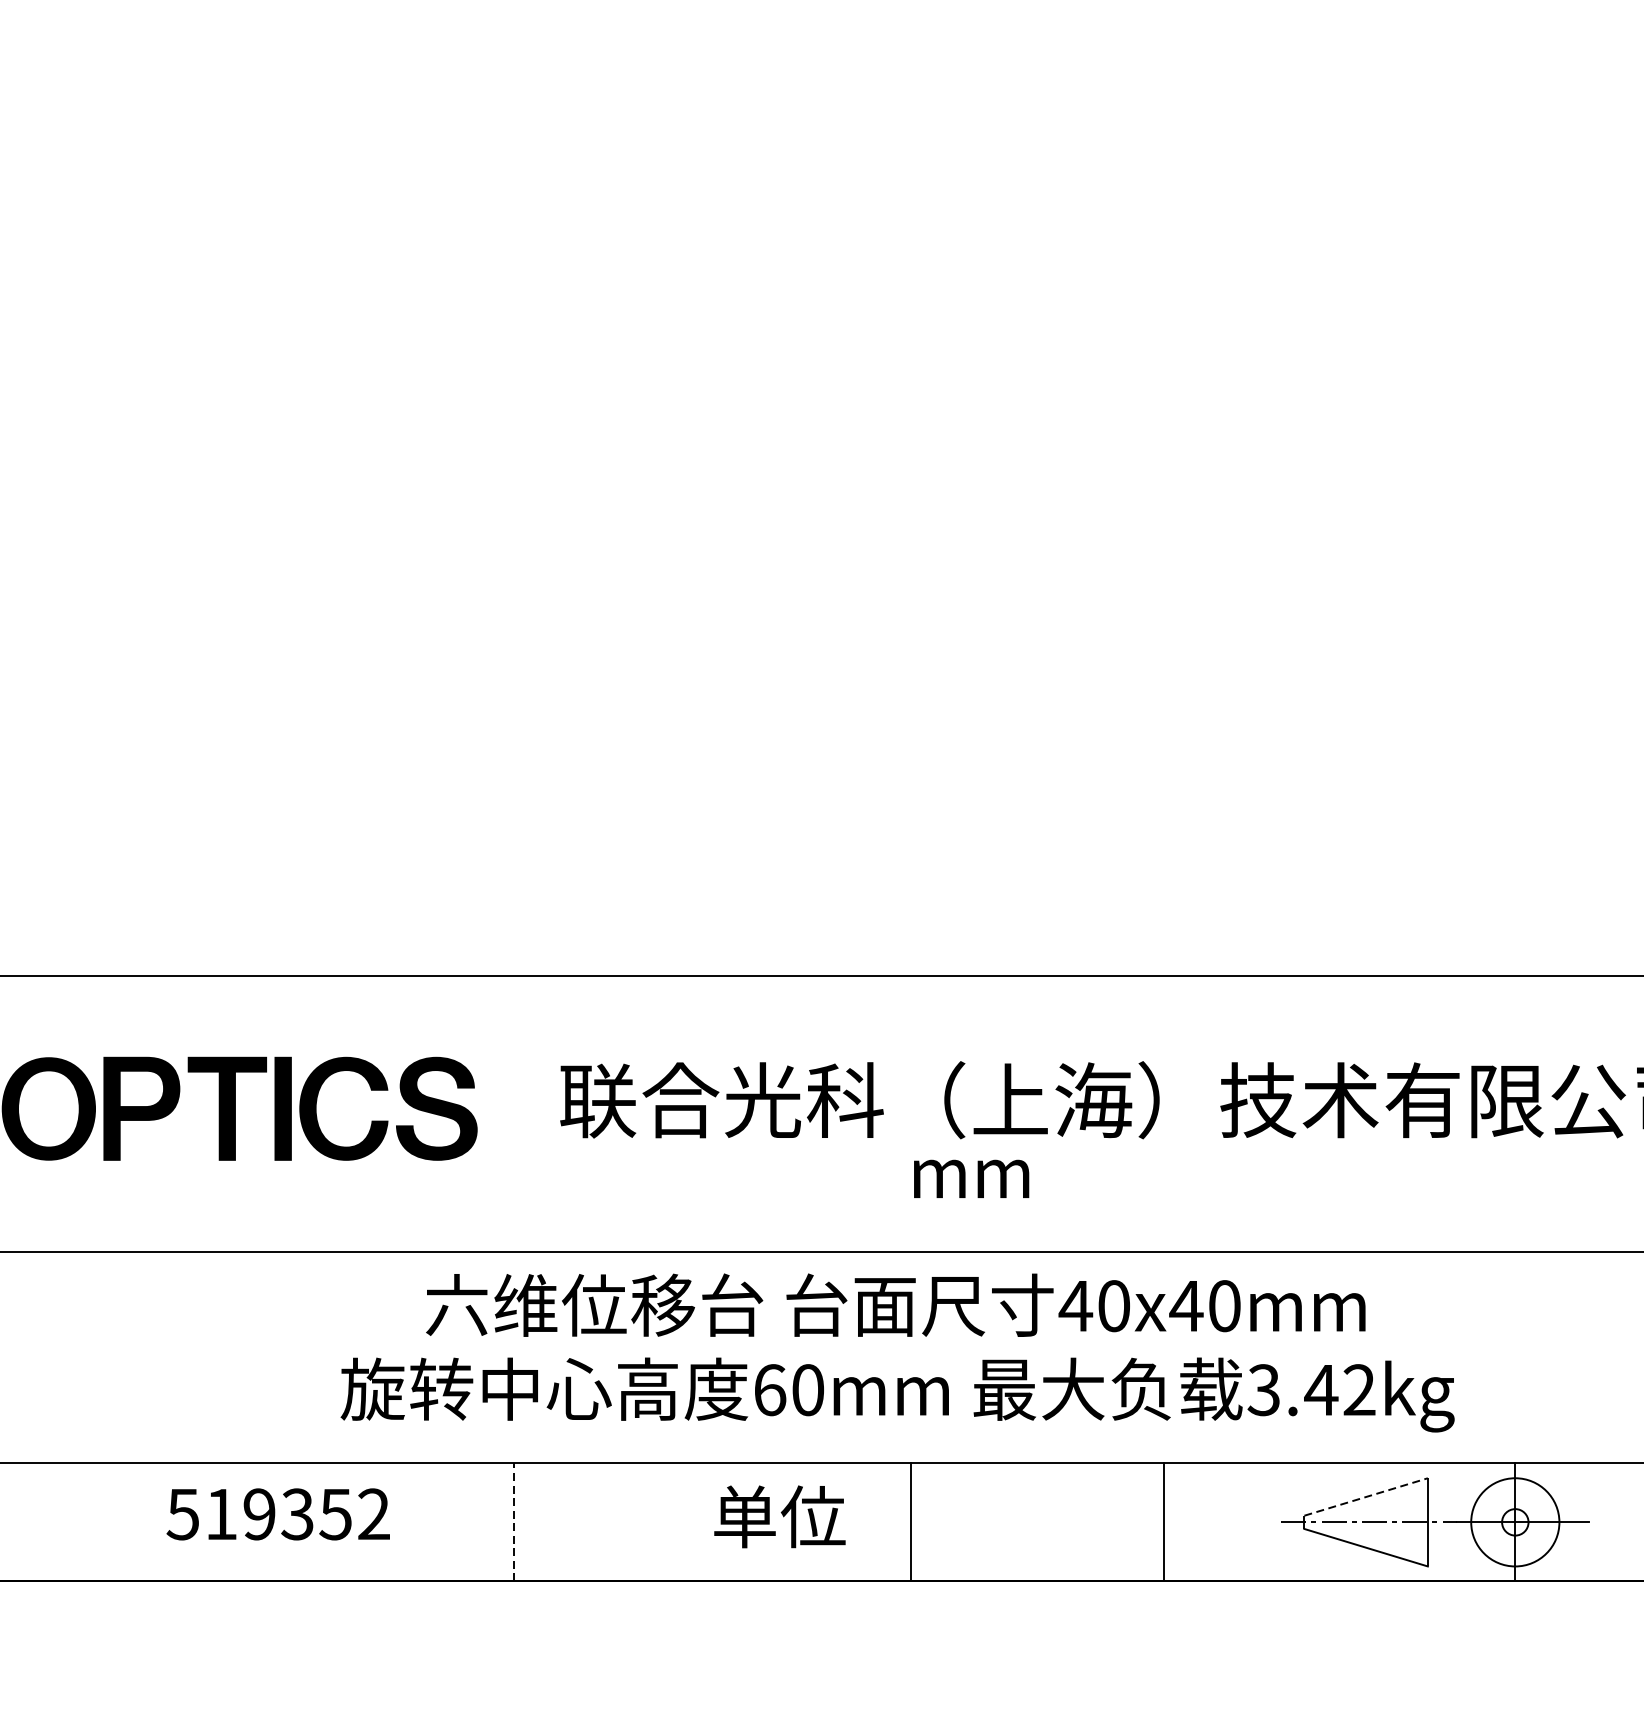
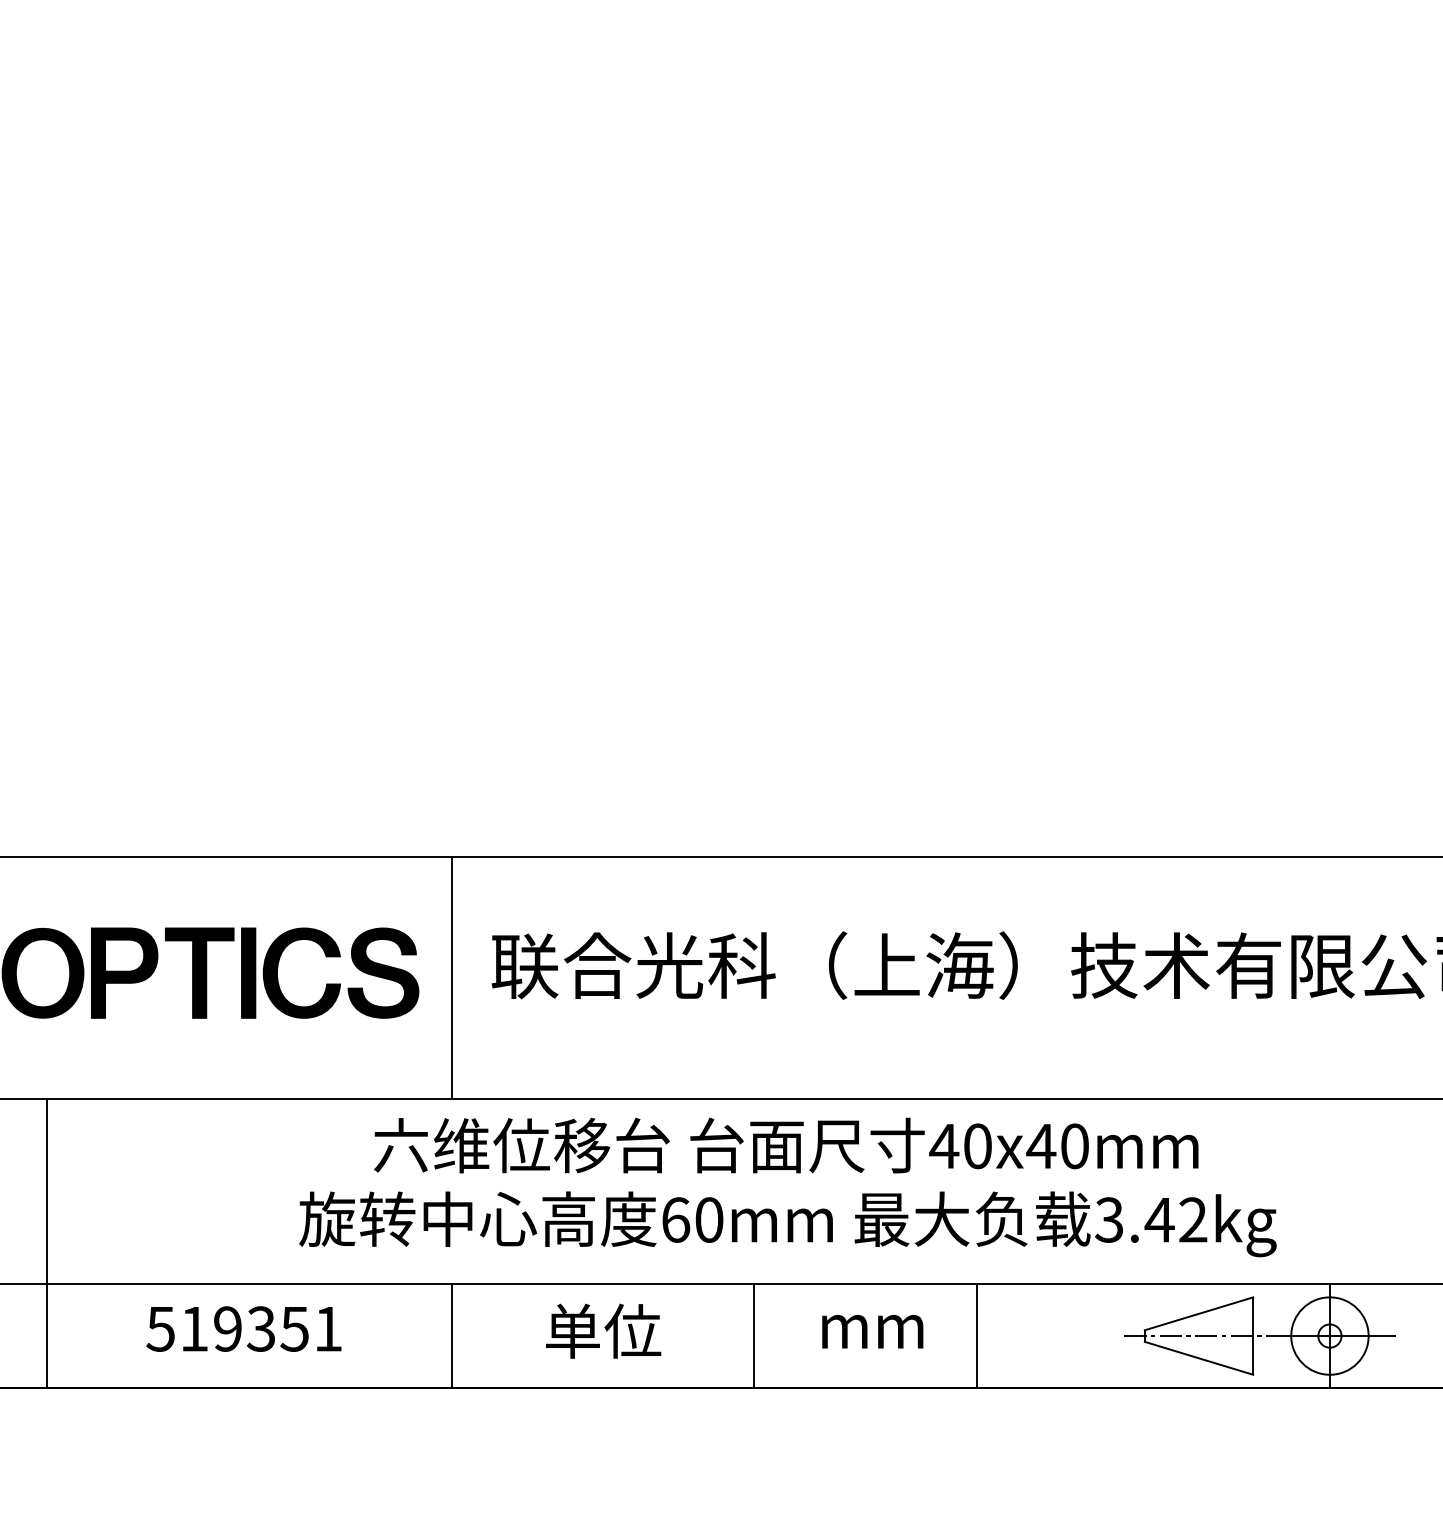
line: (514, 1112) -> (451, 976), added
text: (971, 1178) -> (872, 1331), moved
line: (52, 1415) -> (46, 1242), added
line: (1366, 1496) -> (1199, 1313), dashed -> solid
text: (374, 1513) -> (328, 1328), 519352 -> 519351
text: (779, 1516) -> (603, 1330), moved
line: (910, 1521) -> (754, 1335), moved
line: (1163, 1521) -> (976, 1335), moved
line: (514, 1522) -> (451, 1336), dashed -> solid

